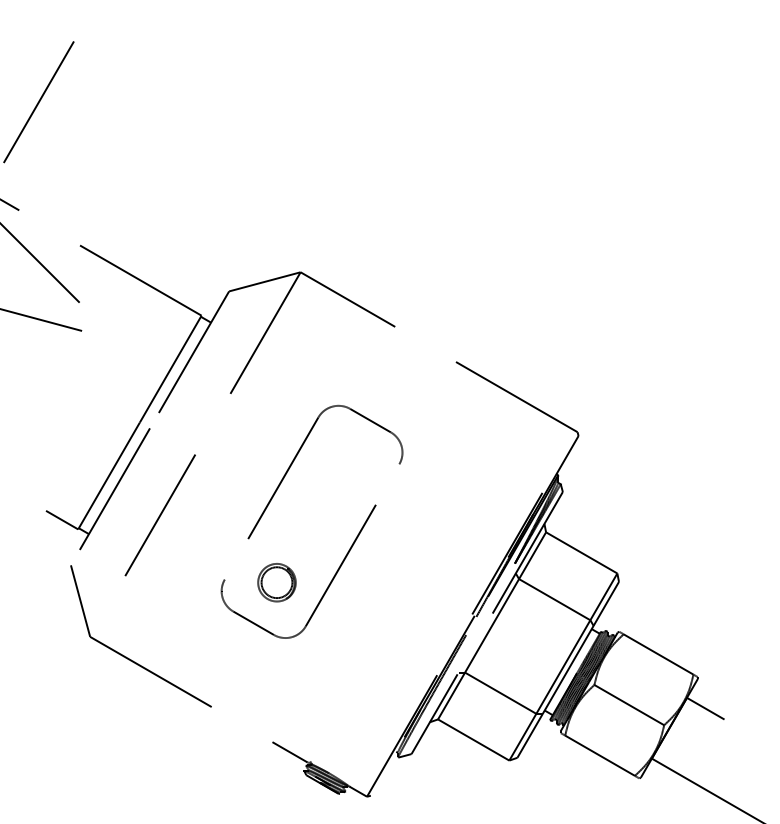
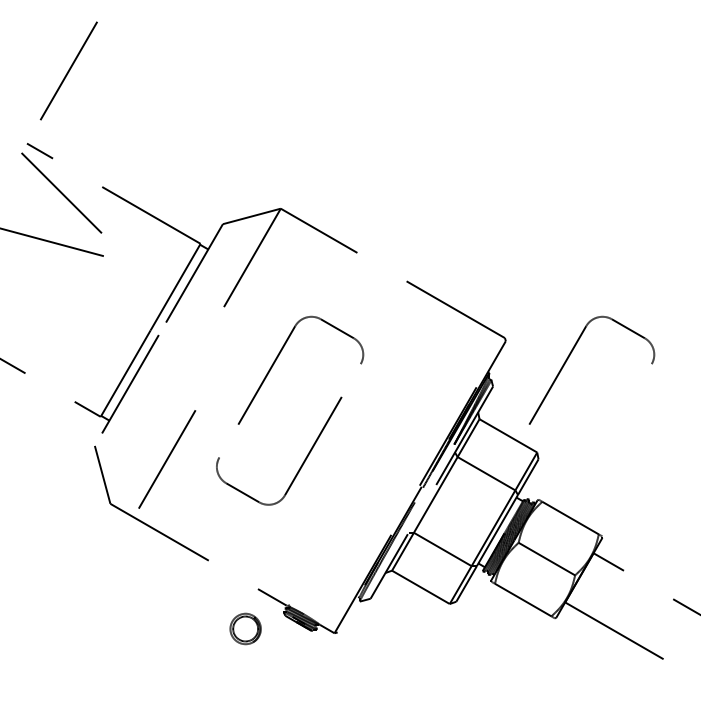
part: (657, 456) -> (569, 357), added
line: (160, 515) -> (167, 459), moved
part: (276, 582) -> (245, 628), moved

